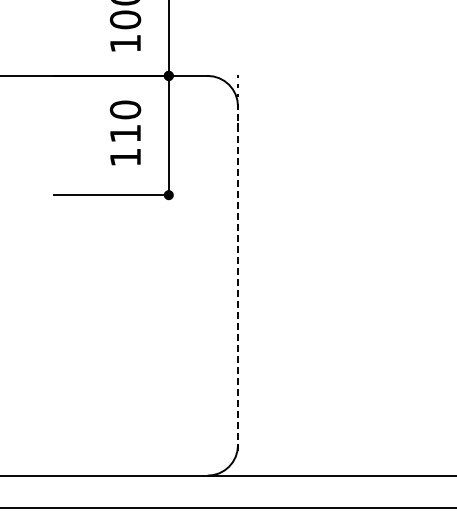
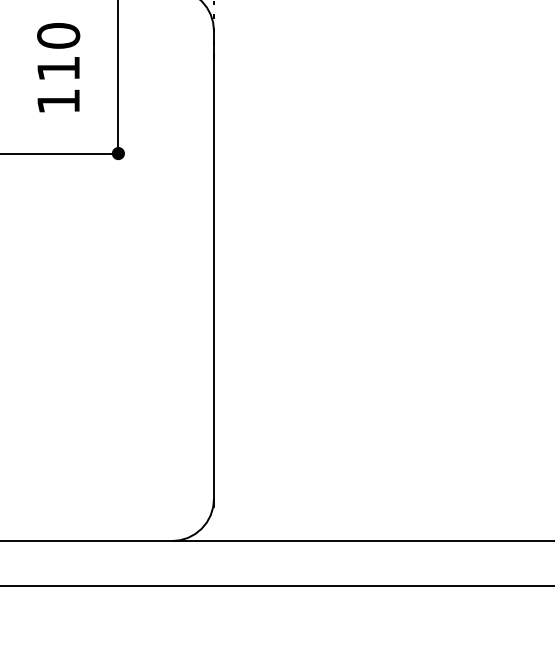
line: (238, 278) -> (214, 268), dashed -> solid

